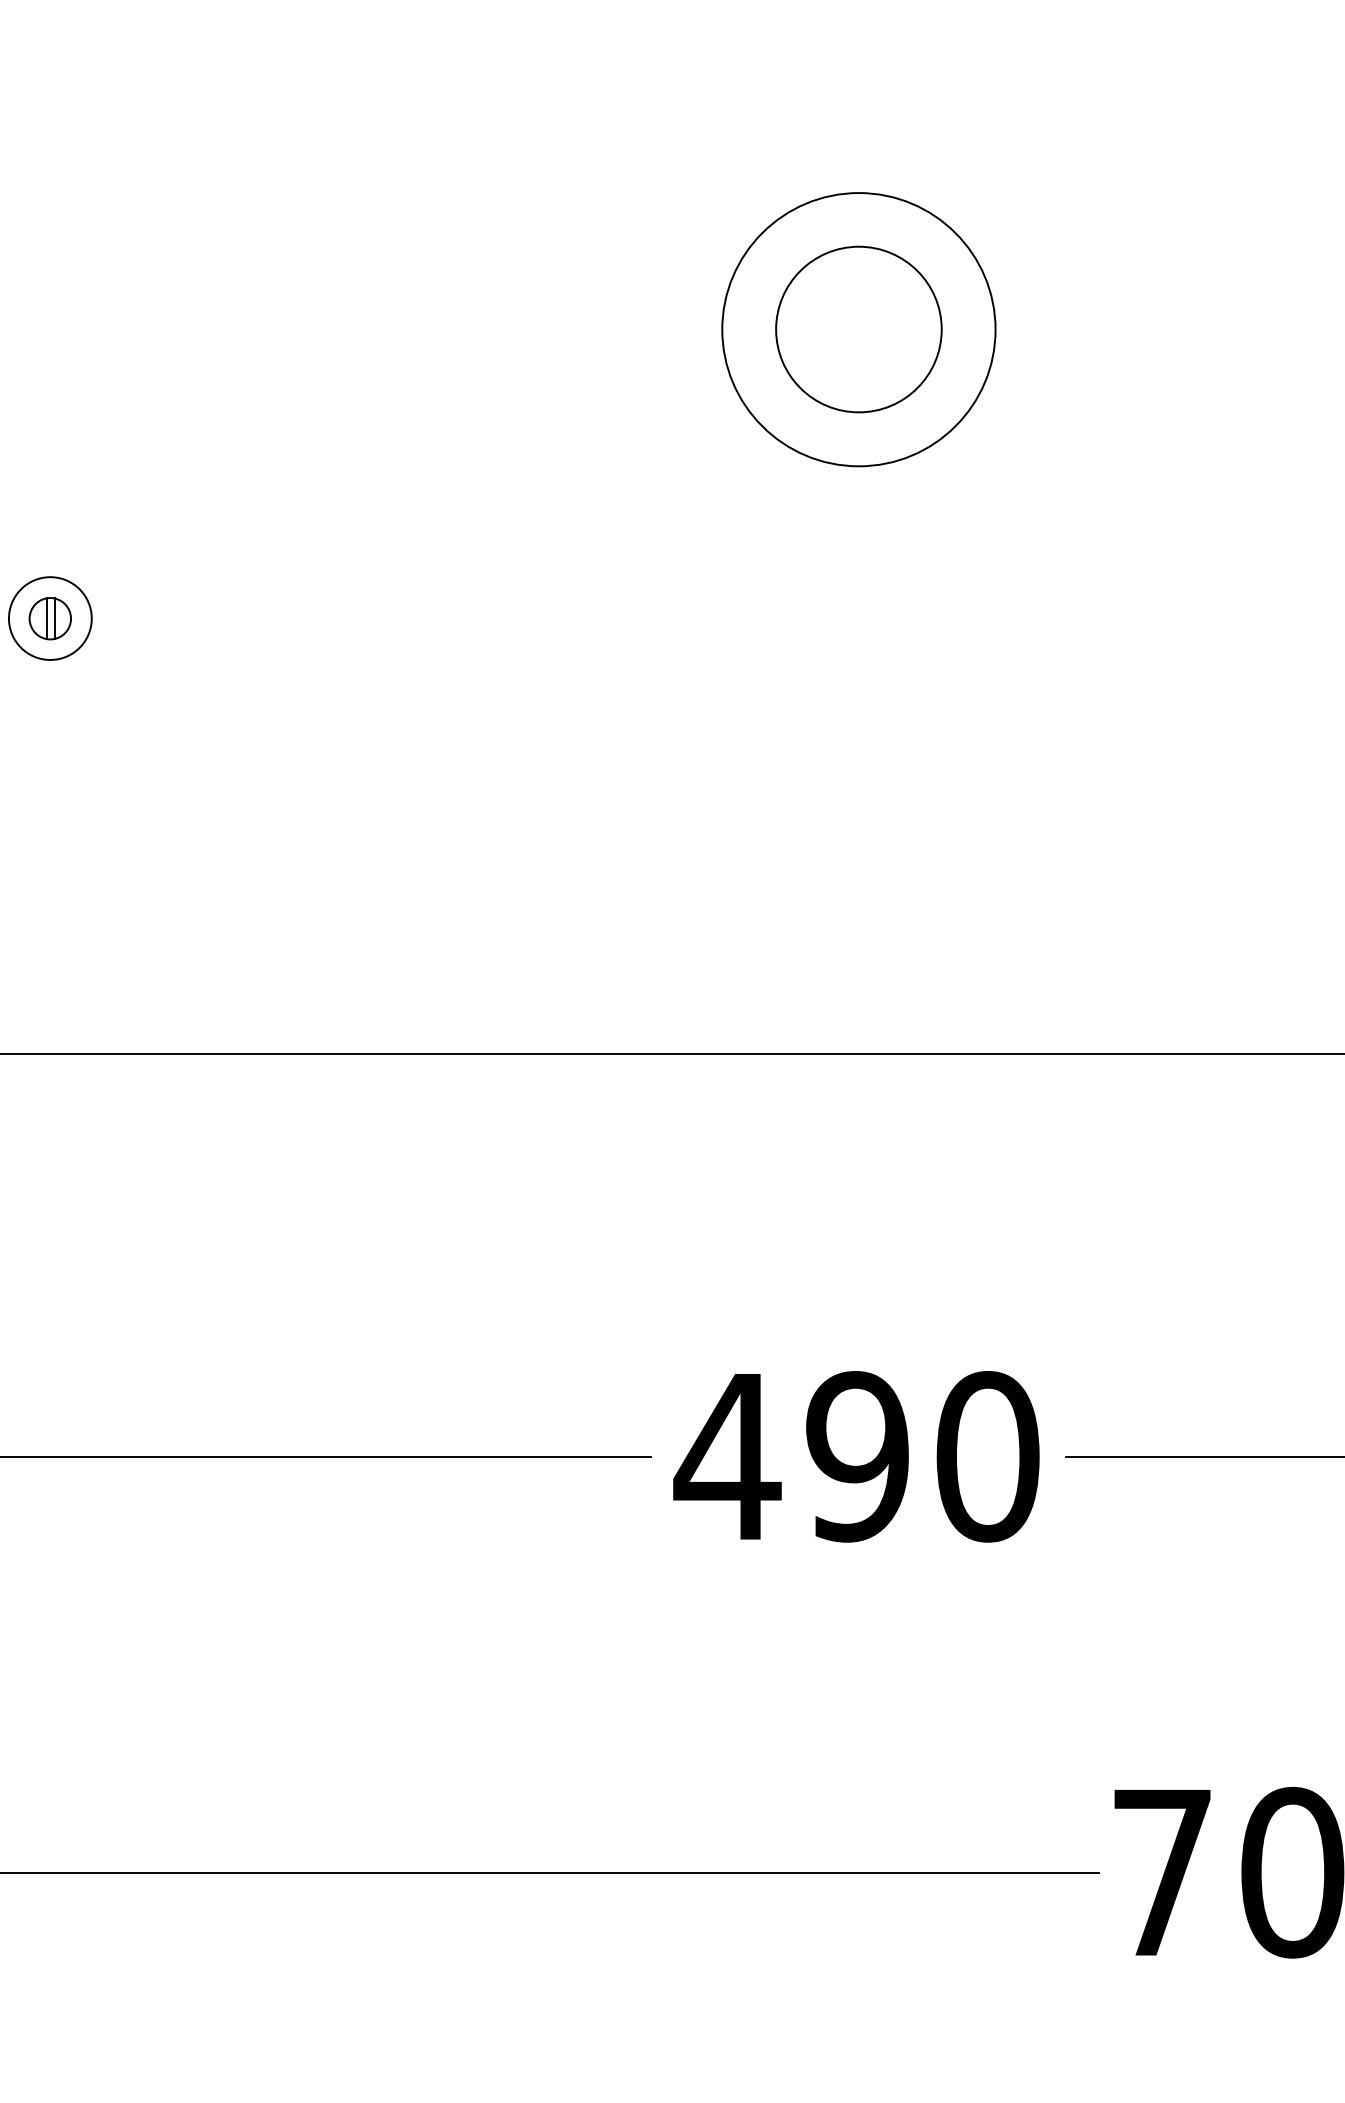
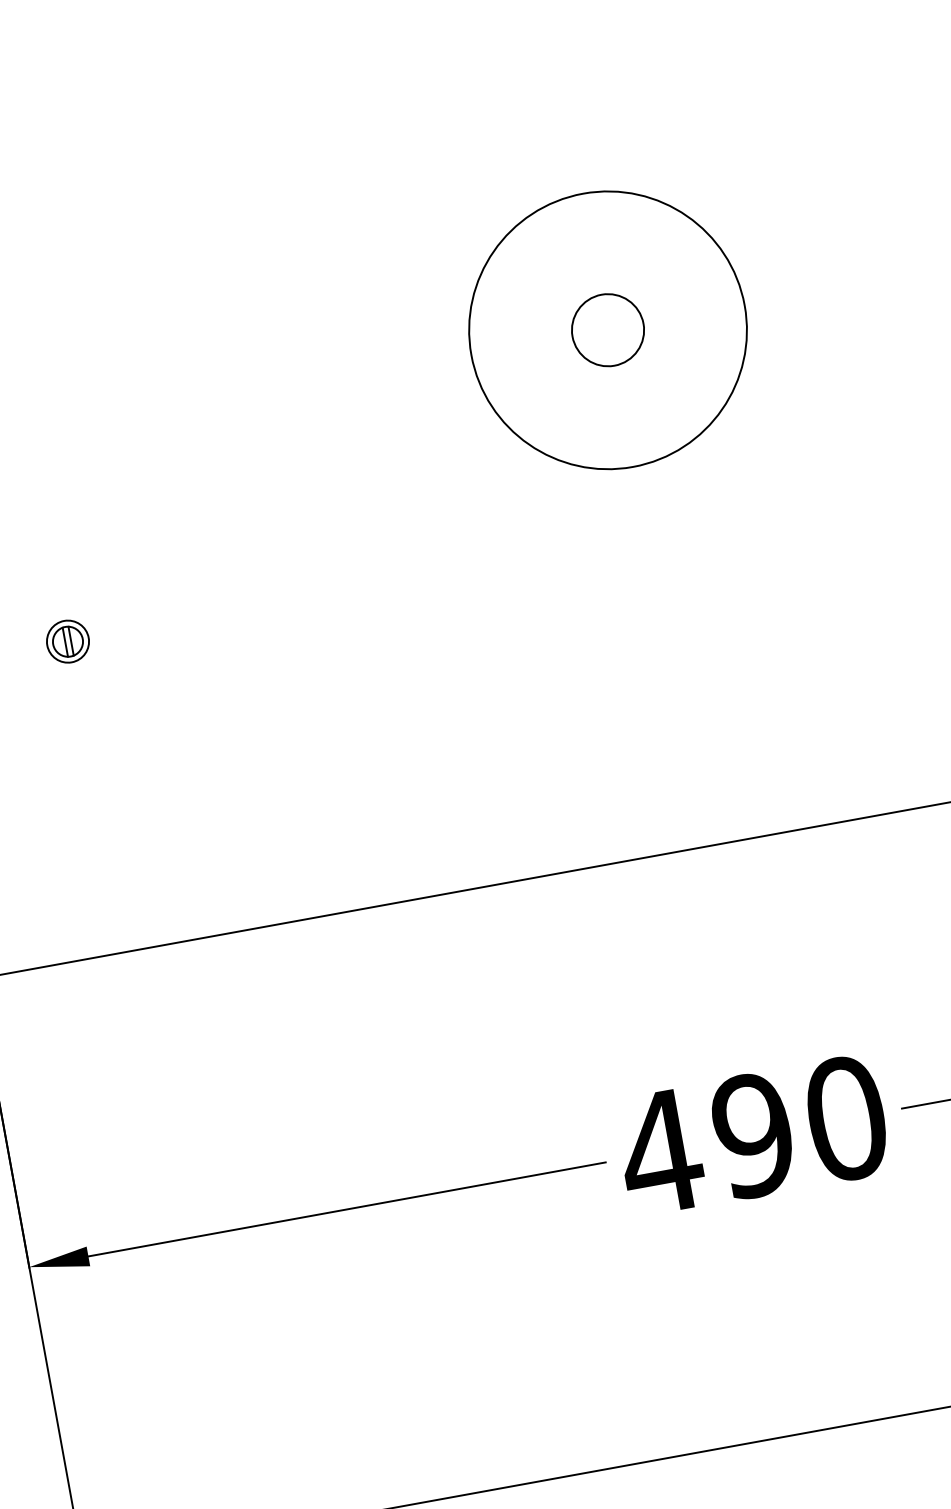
circle: (858, 329) -> (607, 330), size x0.6
circle: (858, 329) -> (607, 330), size x1.4
circle: (49, 618) -> (67, 641), size x0.7

